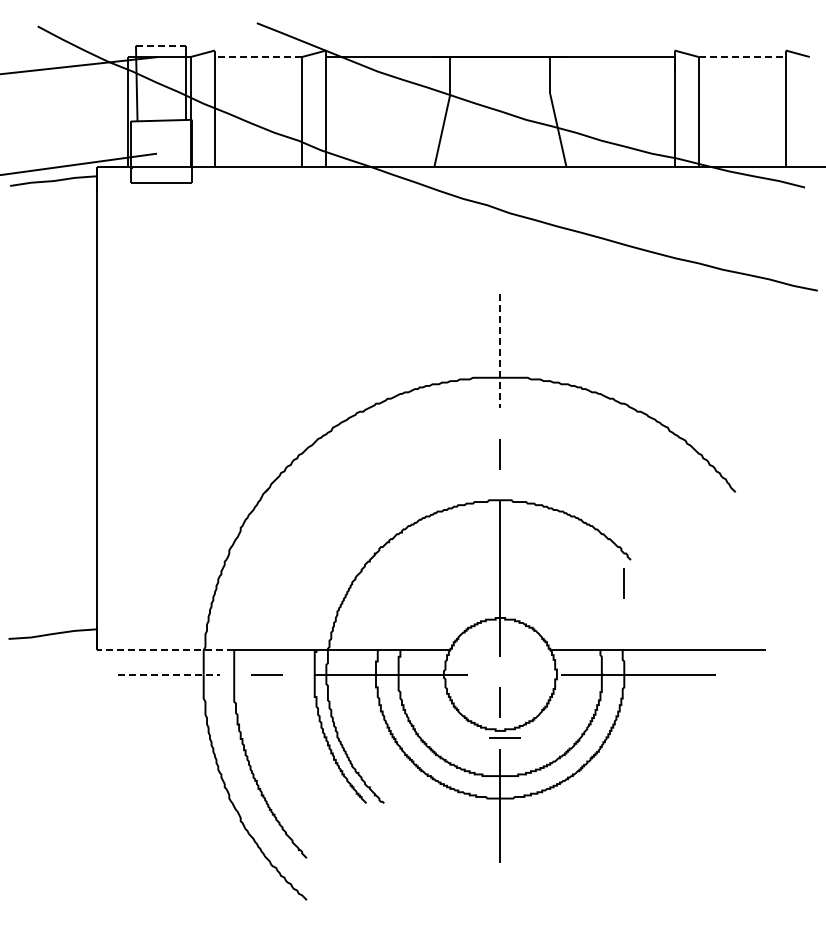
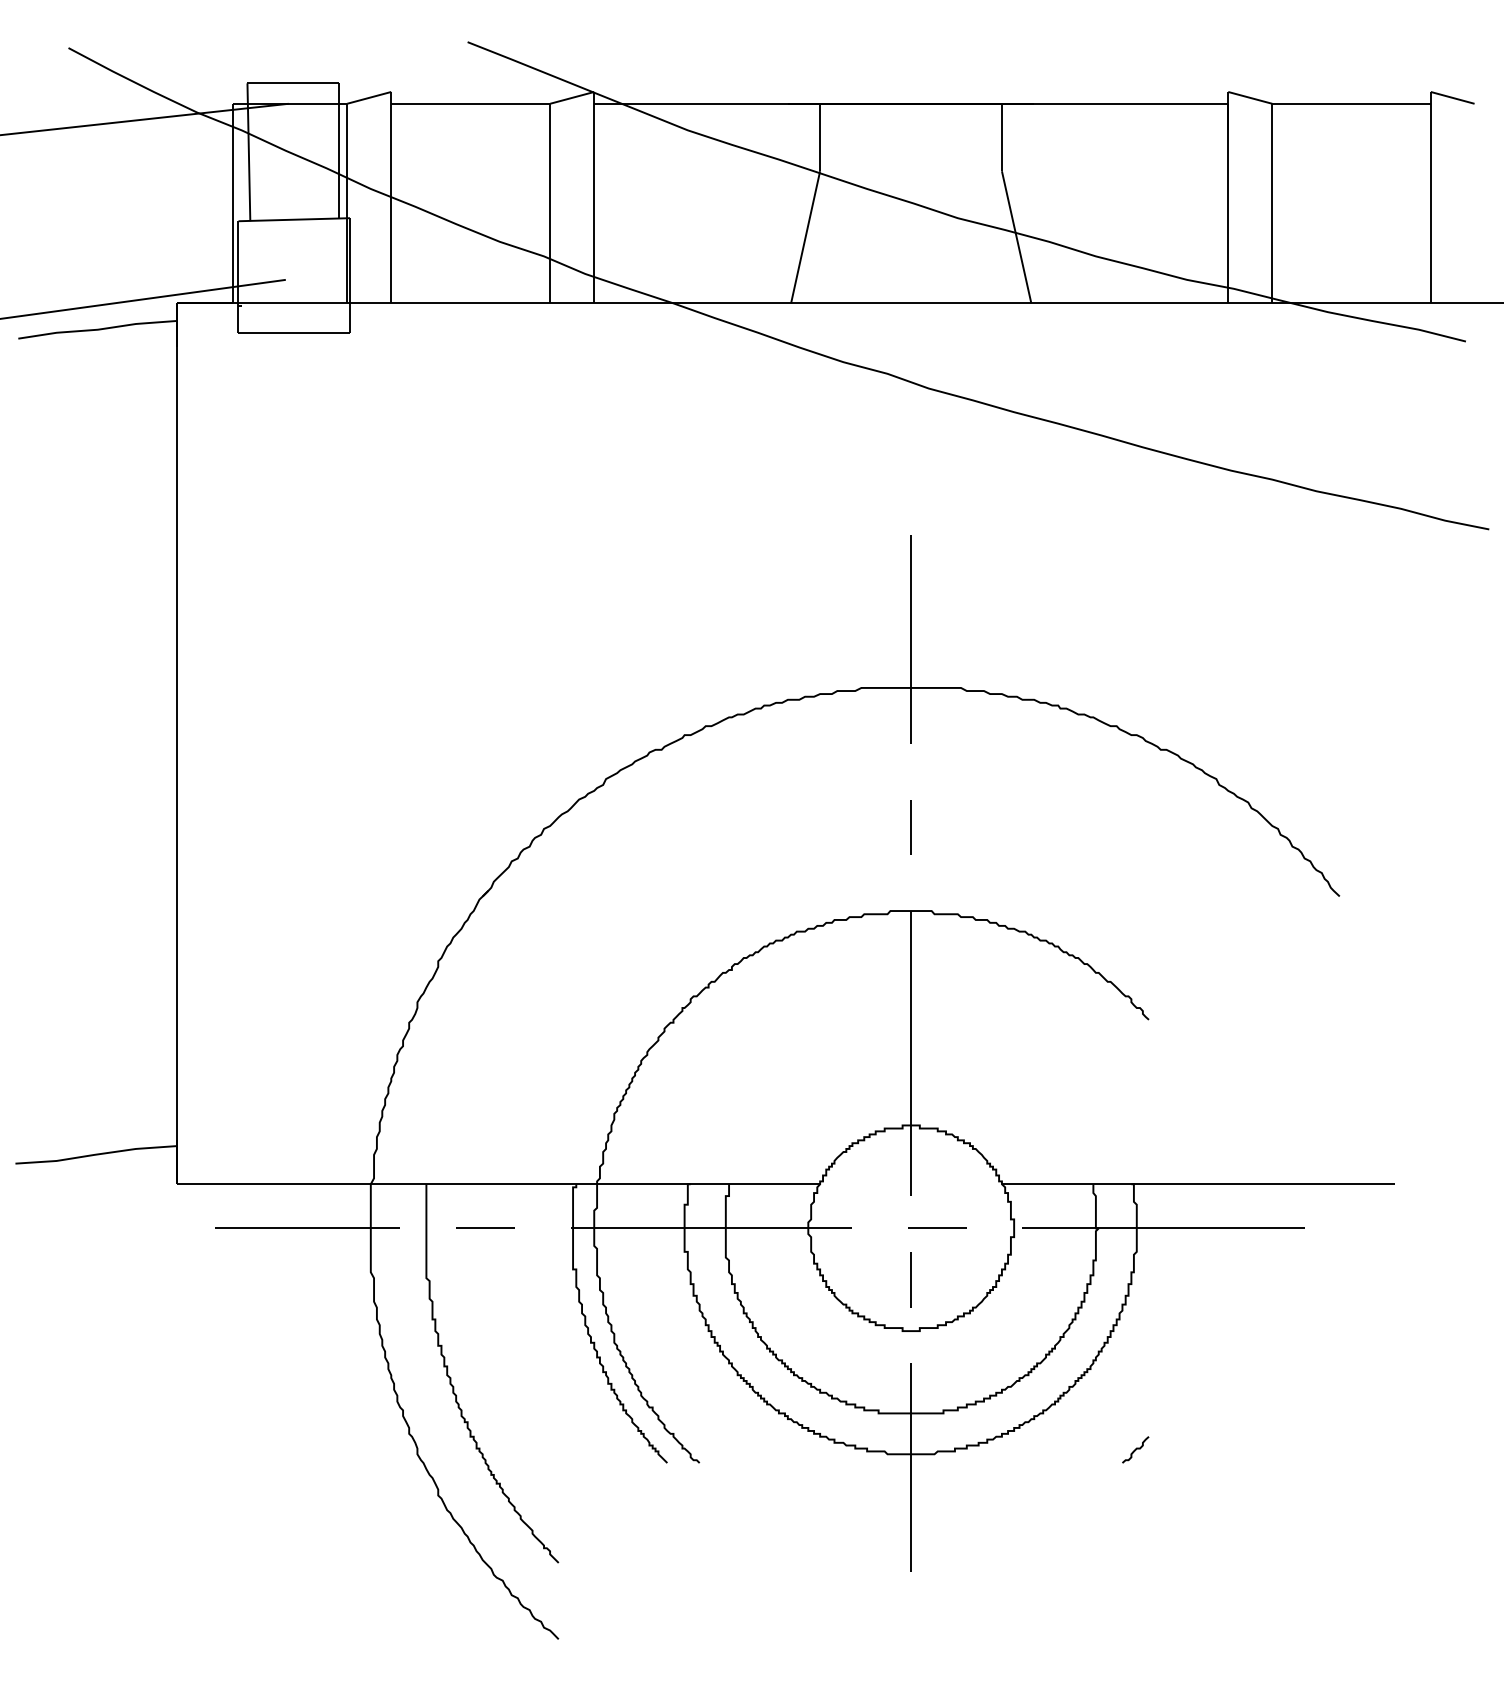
line: (161, 45) -> (293, 82), dashed -> solid
line: (258, 57) -> (470, 104), dashed -> solid
line: (742, 57) -> (1352, 104), dashed -> solid
line: (500, 351) -> (911, 640), dashed -> solid
line: (623, 583) -> (1135, 1062), removed
line: (165, 650) -> (301, 1184), dashed -> solid
line: (169, 674) -> (308, 1228), dashed -> solid
line: (504, 737) -> (936, 1228), moved
line: (623, 795) -> (1135, 1448), added

